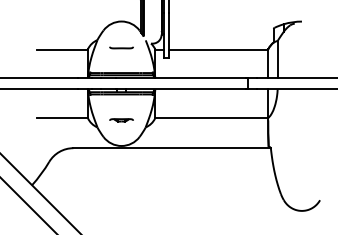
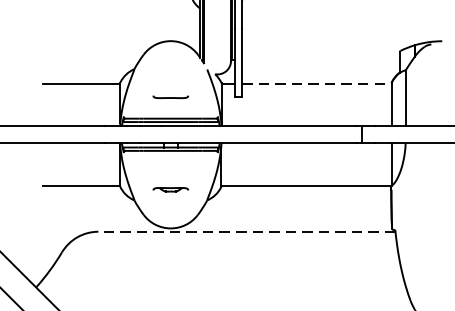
line: (121, 47) -> (170, 96), moved
line: (218, 49) -> (316, 83), solid -> dashed
line: (172, 148) -> (247, 232), solid -> dashed

